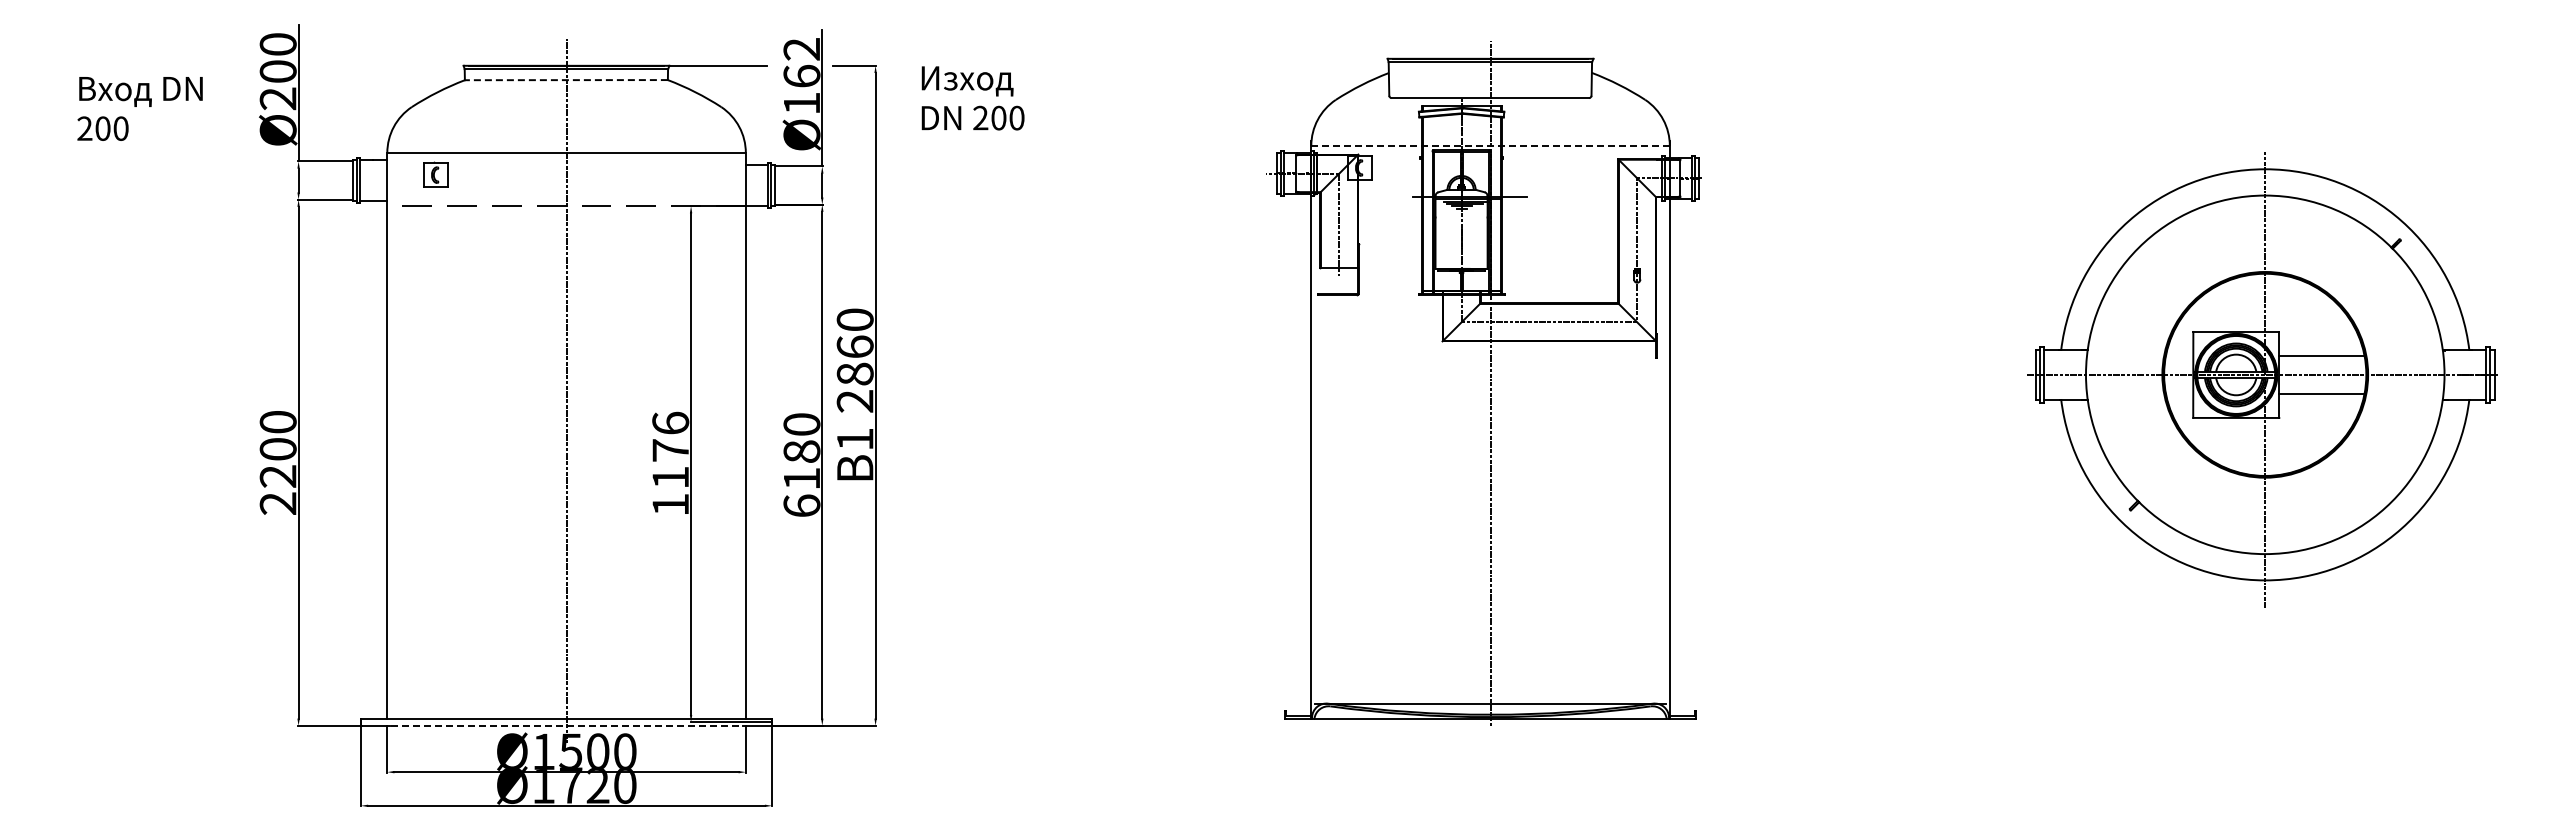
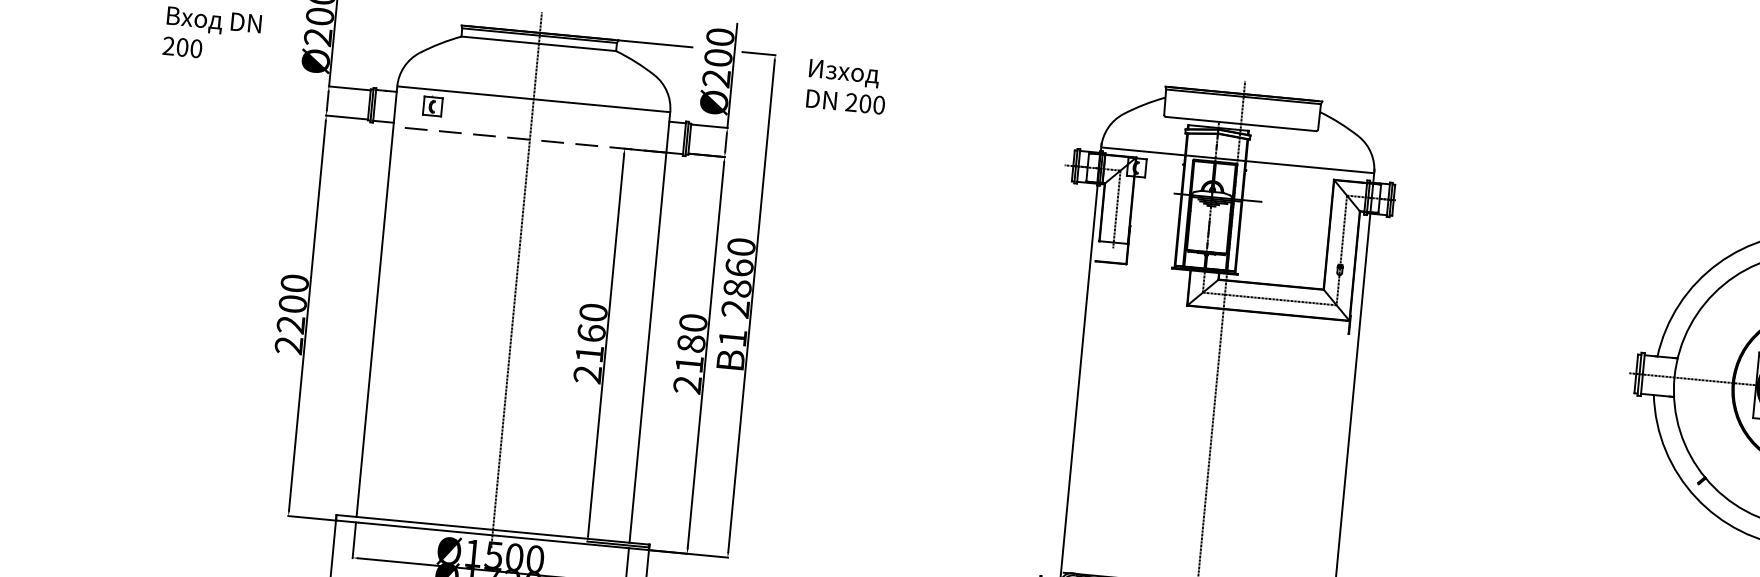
text: (801, 76) -> (718, 57), Ø162 -> Ø200
line: (565, 80) -> (538, 44), dashed -> solid
line: (1491, 145) -> (1238, 160), dashed -> solid
text: (670, 463) -> (590, 343), 1176 -> 2160
text: (801, 505) -> (687, 384), 6180 -> 2180
line: (566, 725) -> (492, 535), dashed -> solid

